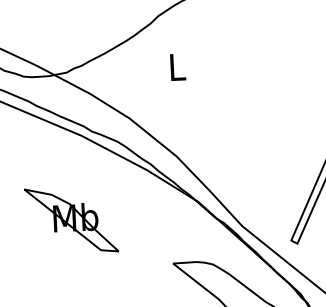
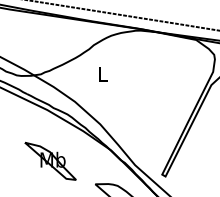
part: (71, 218) -> (50, 160), moved

